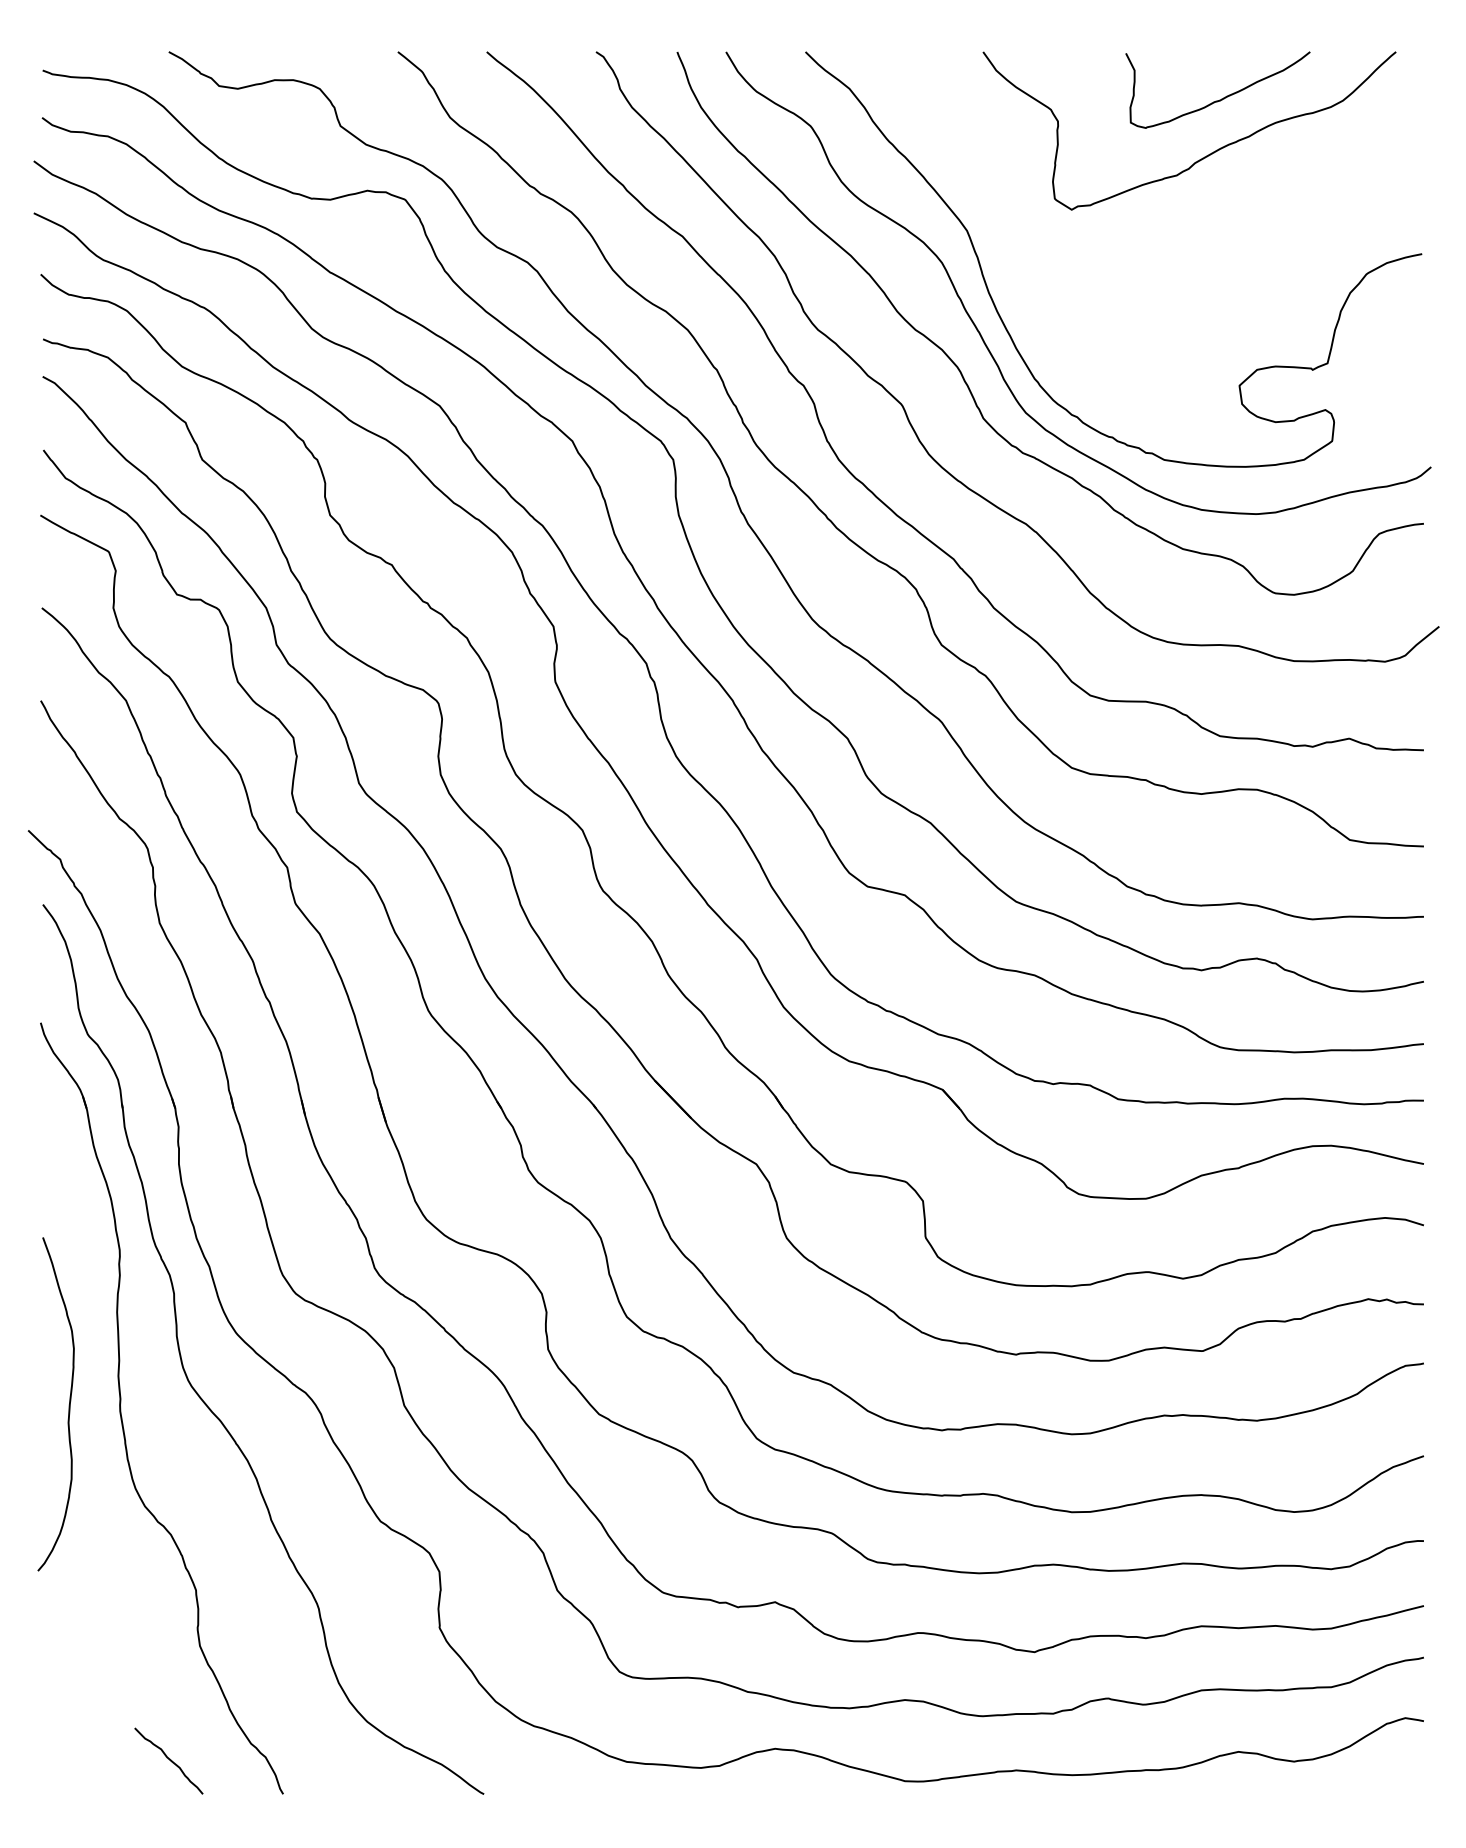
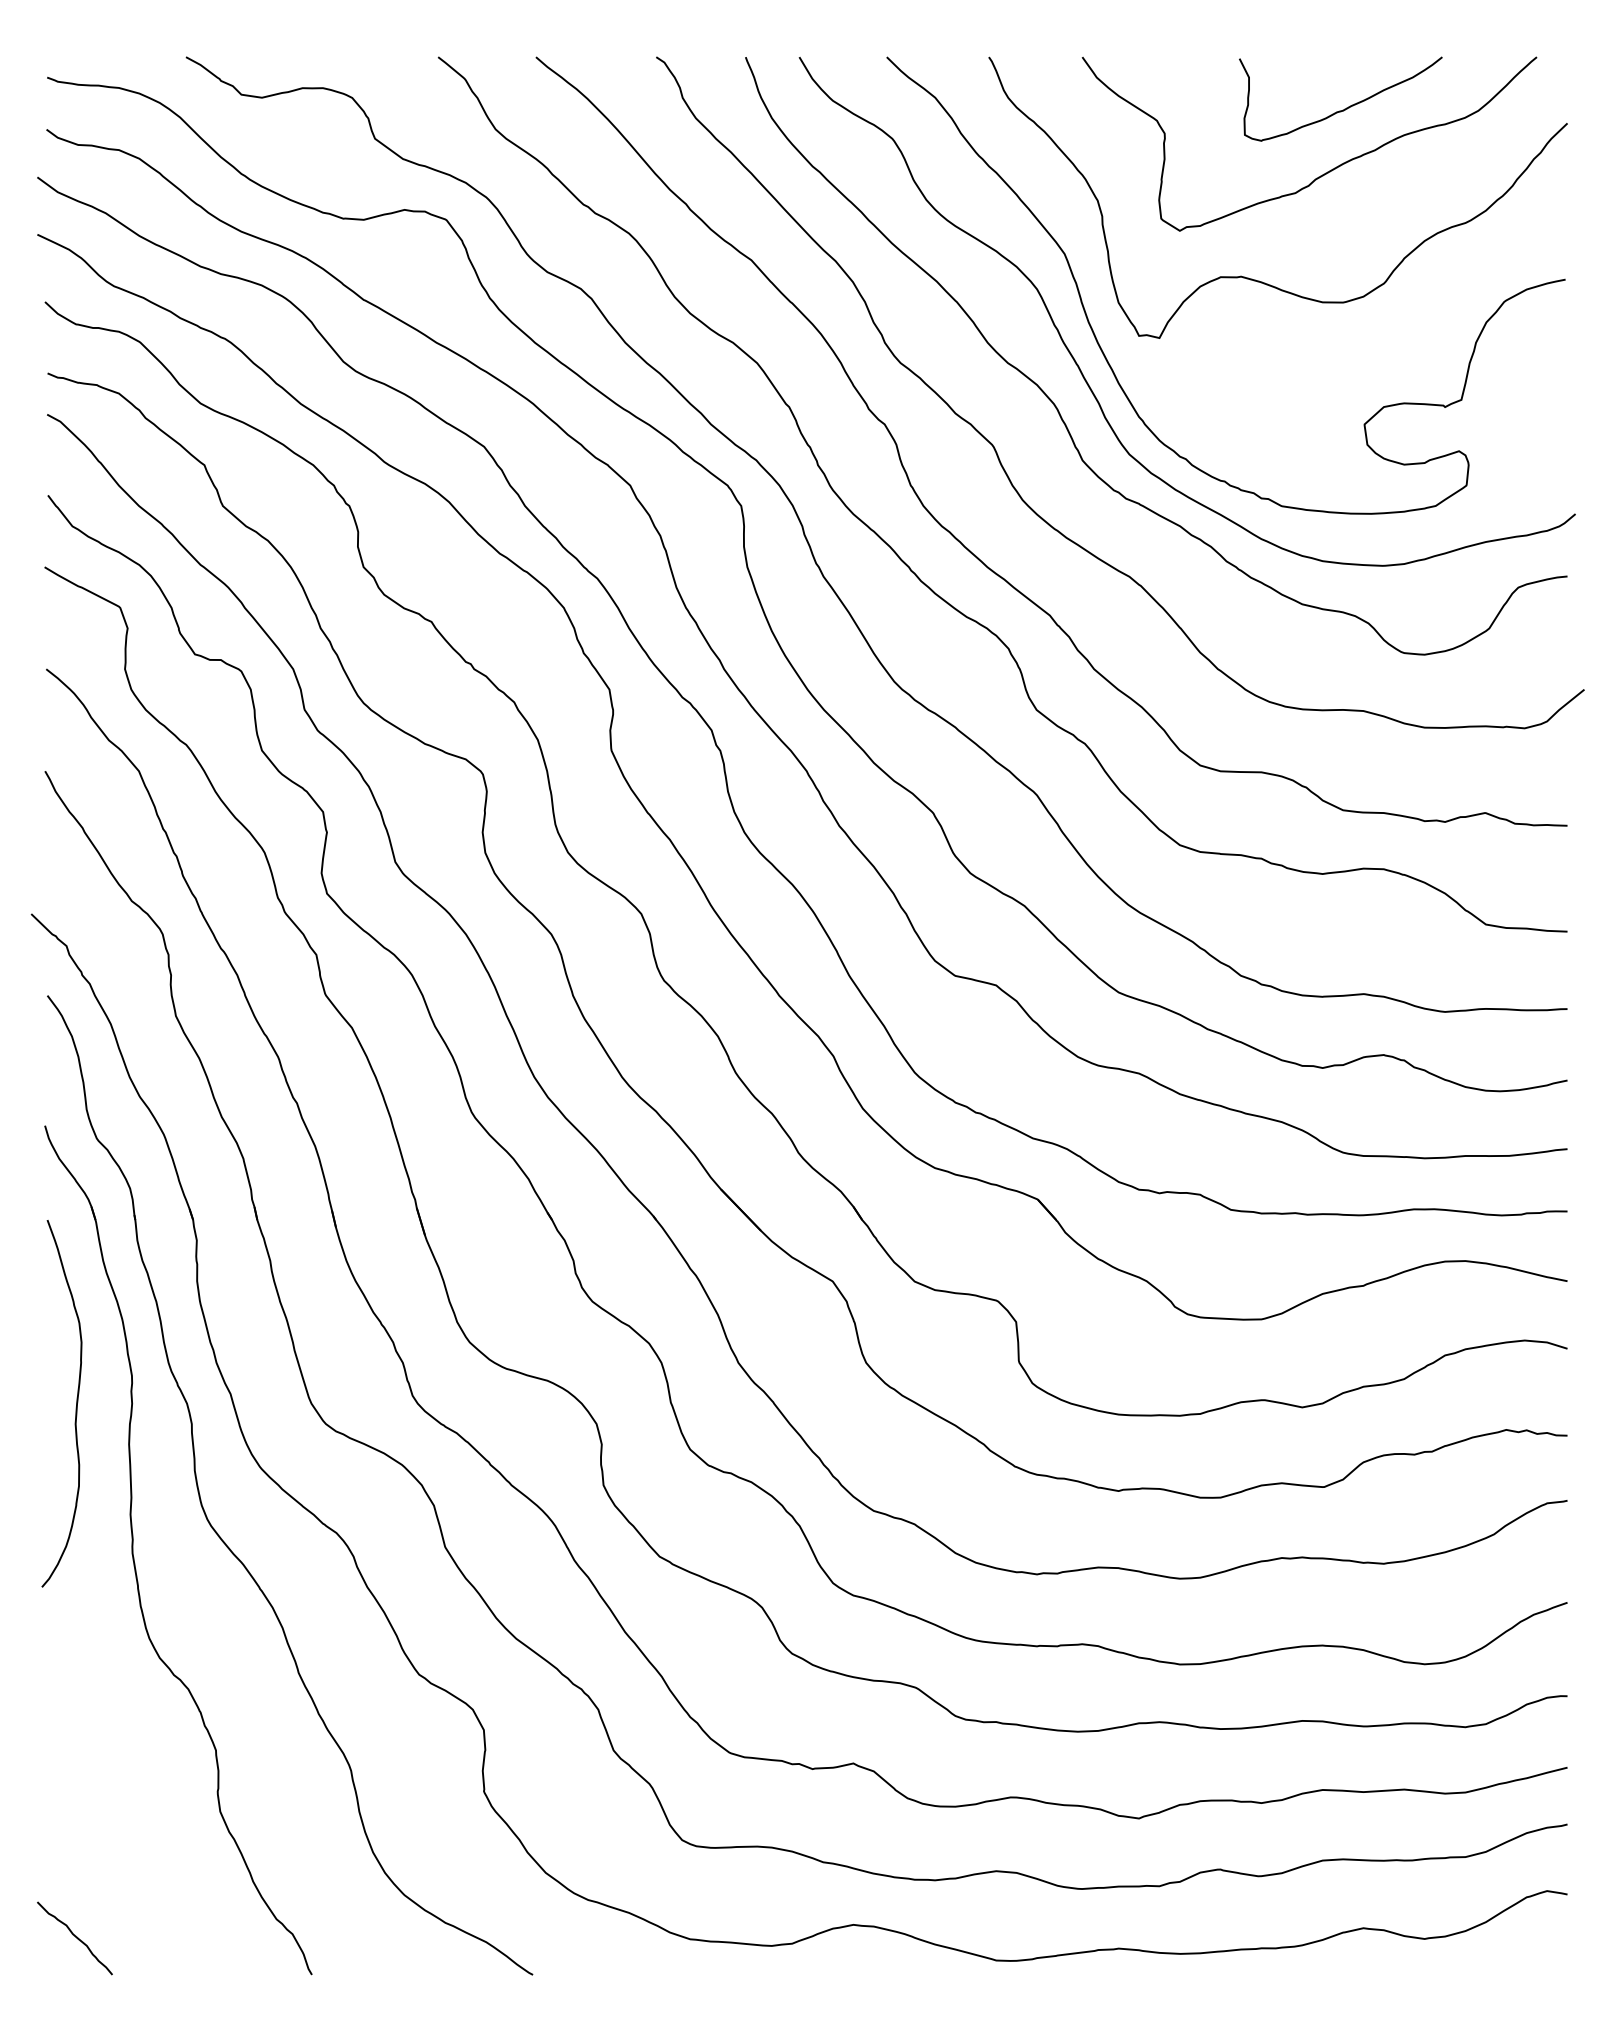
curve: (1139, 253) -> (1254, 278), added
curve: (68, 1405) -> (75, 1404), moved
curve: (168, 1759) -> (74, 1936), moved

